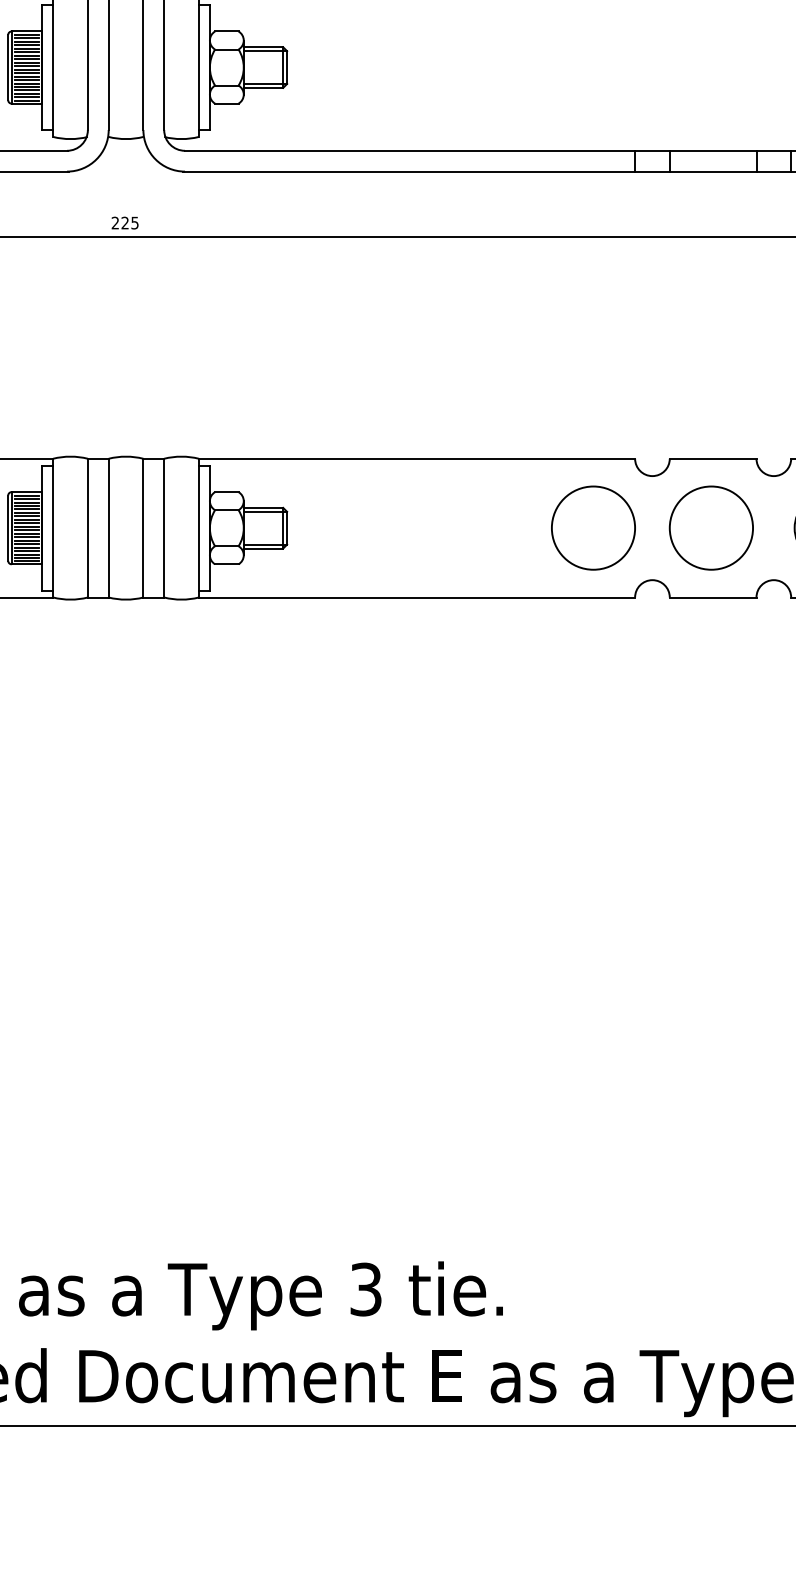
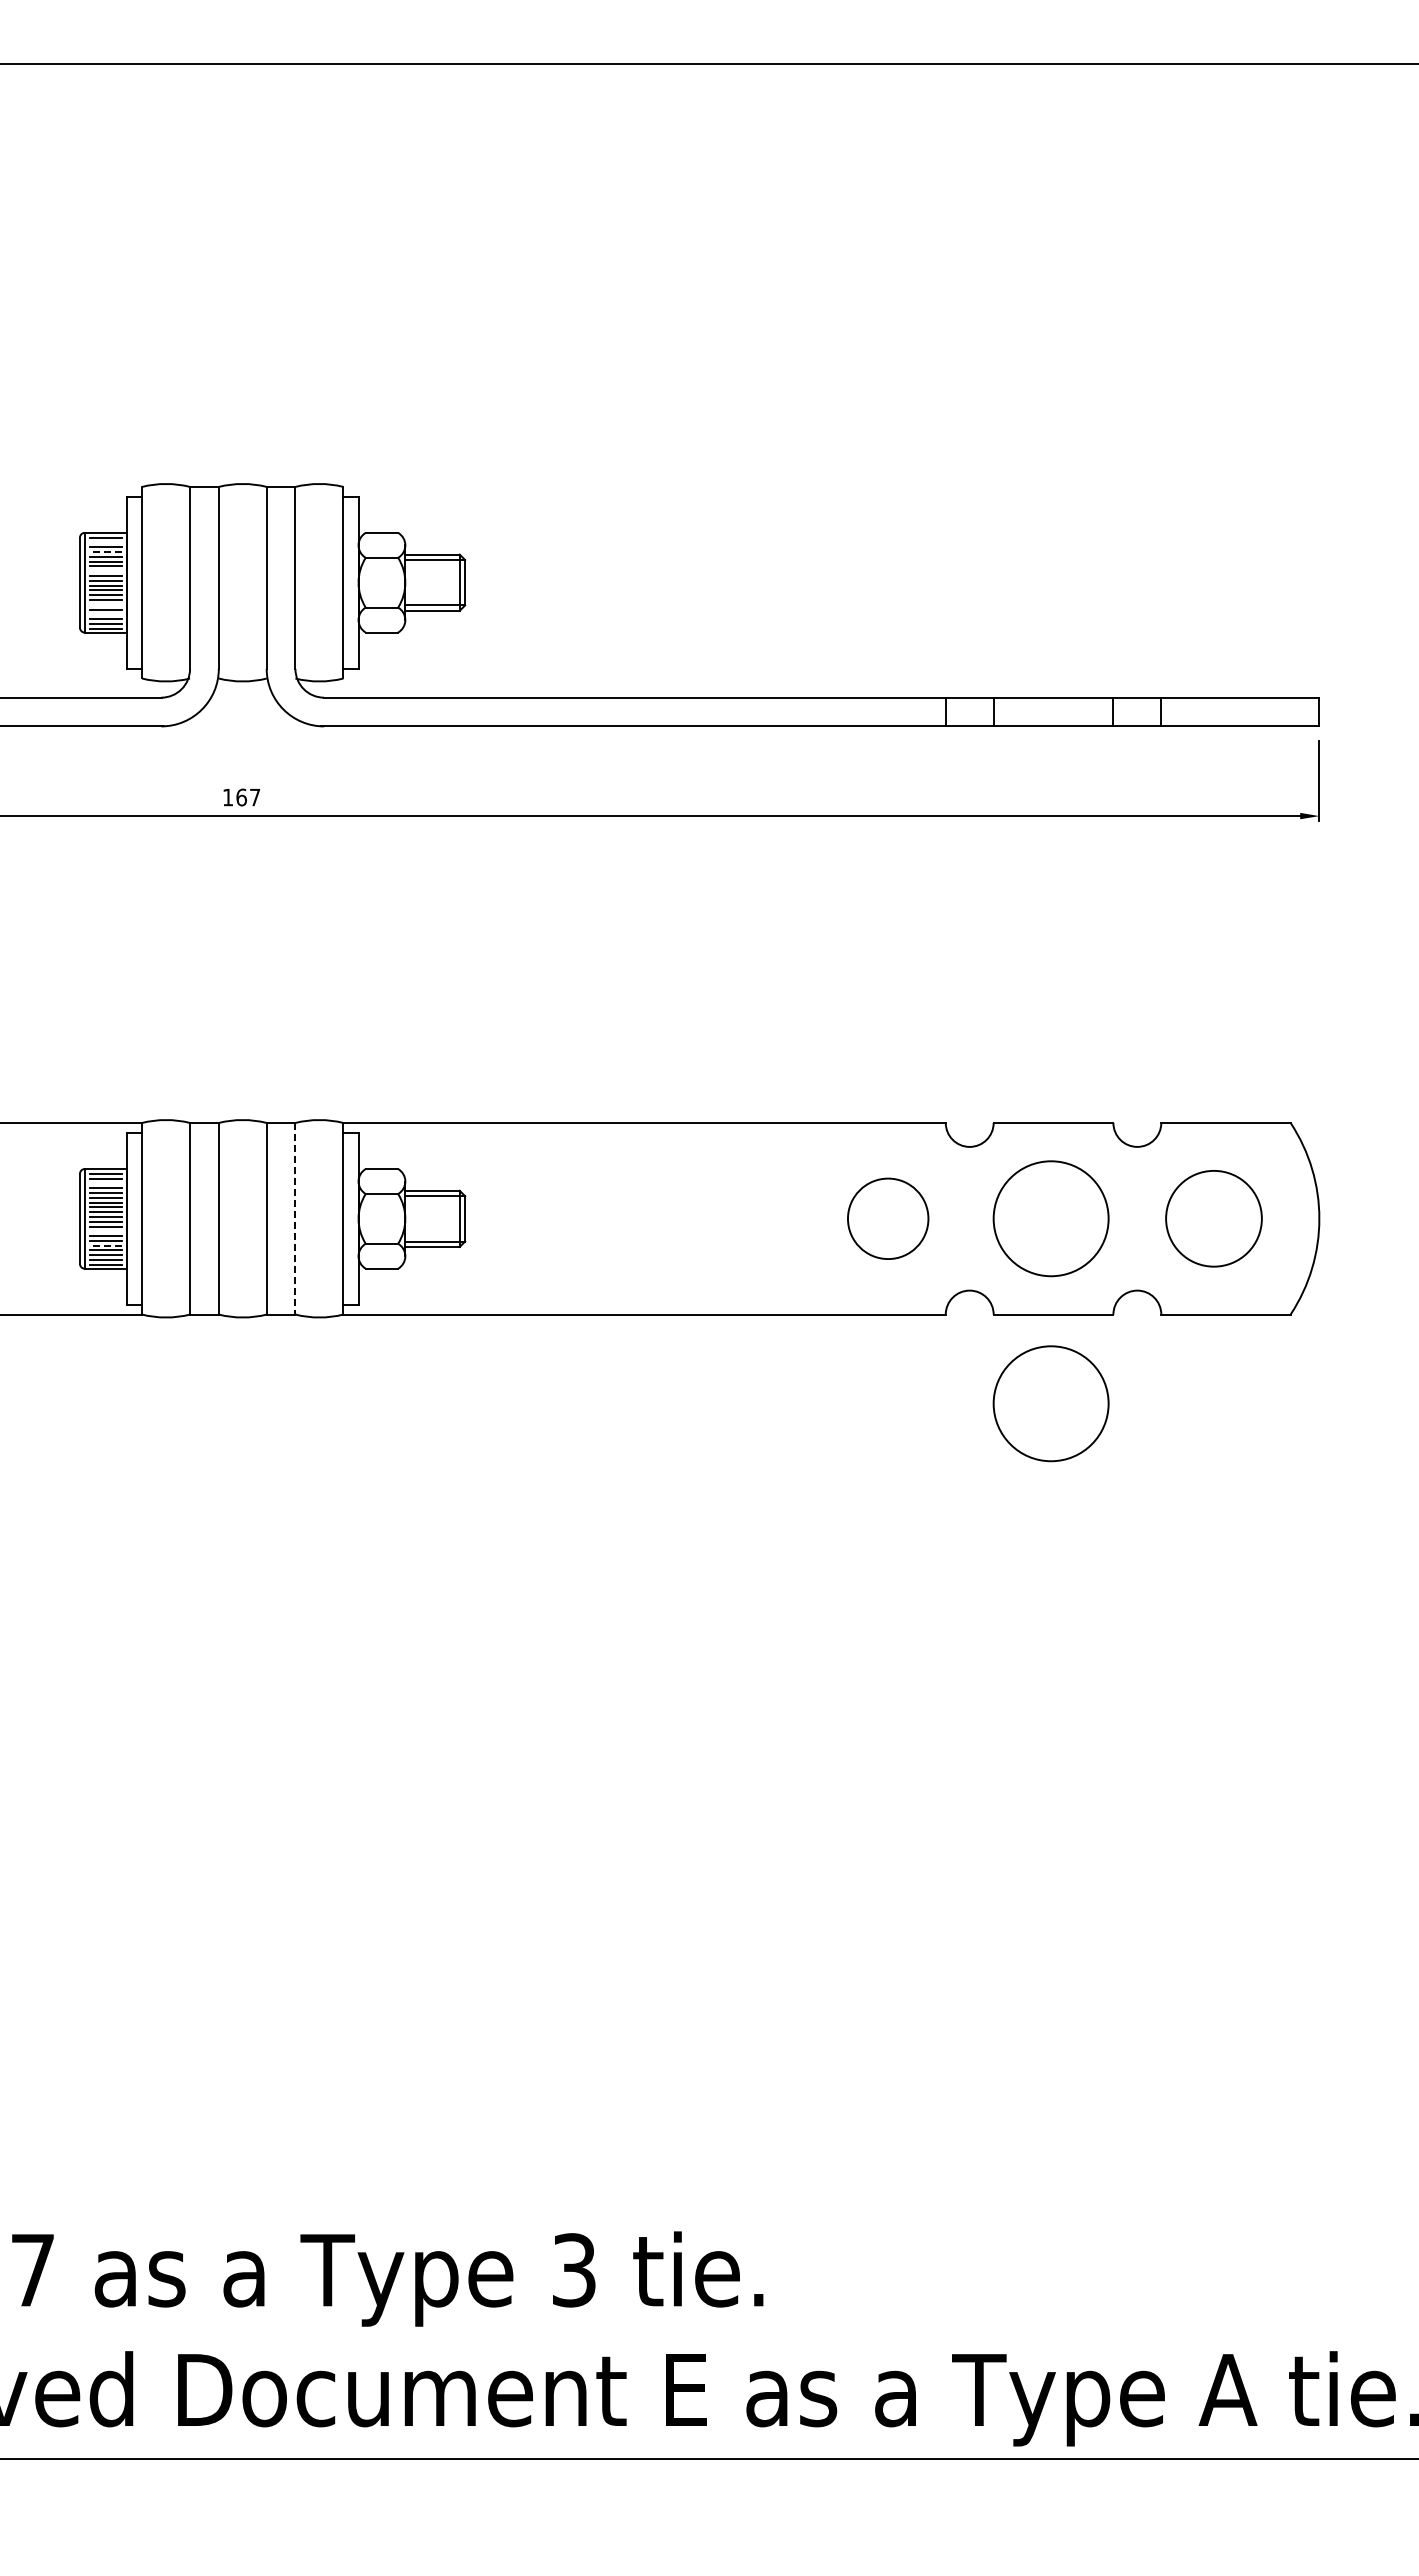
line: (26, 38) -> (105, 542), removed
line: (26, 45) -> (105, 552), solid -> dashed
line: (26, 59) -> (105, 571), removed
line: (26, 83) -> (105, 604), removed
line: (26, 90) -> (105, 614), removed
text: (125, 223) -> (241, 797), 225 -> 167
line: (26, 502) -> (105, 1183), removed
line: (164, 527) -> (295, 1218), solid -> dashed
circle: (592, 527) -> (887, 1218), size x0.7
line: (26, 537) -> (105, 1231), removed
line: (26, 547) -> (105, 1245), solid -> dashed
circle: (710, 661) -> (1050, 1403), added

